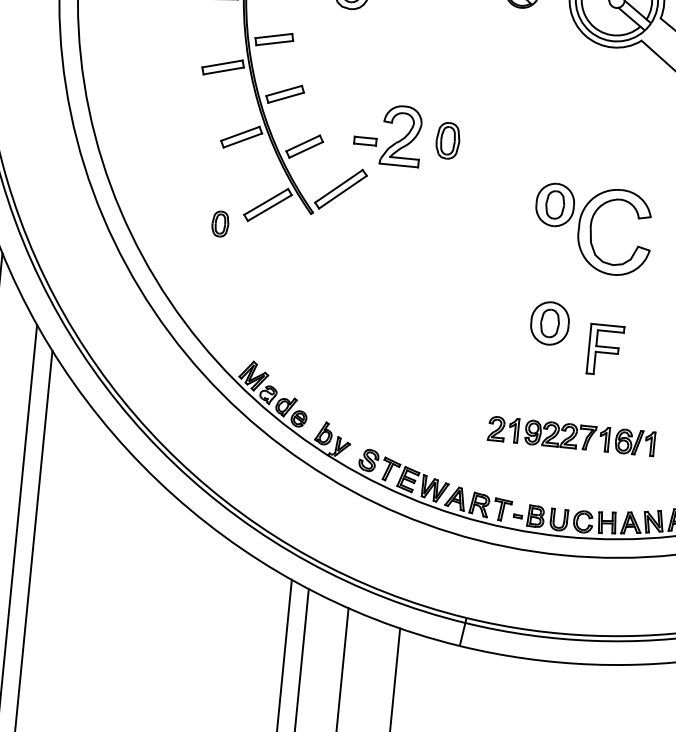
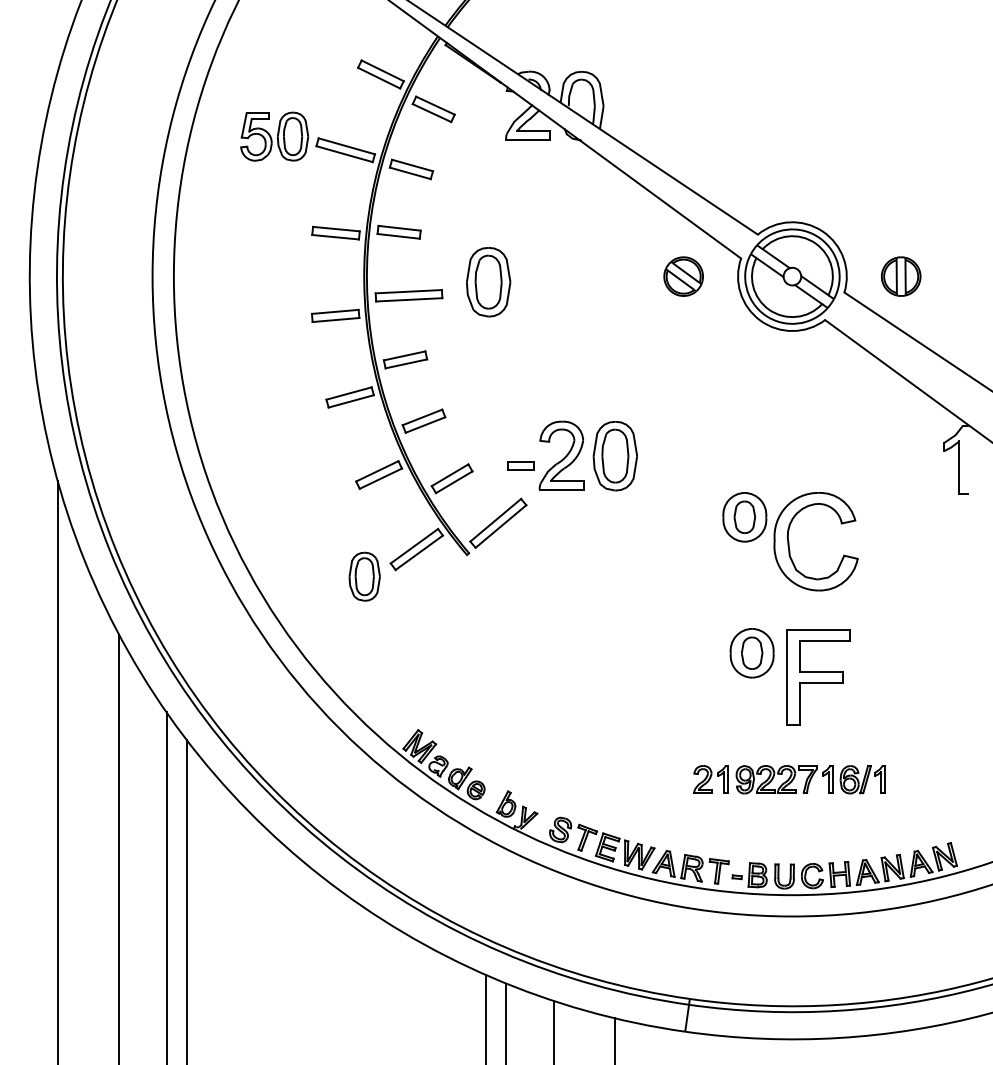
part: (447, 140) -> (614, 455), size x1.67
part: (220, 223) -> (364, 576), size x1.67
part: (605, 350) -> (818, 677), size x1.67

